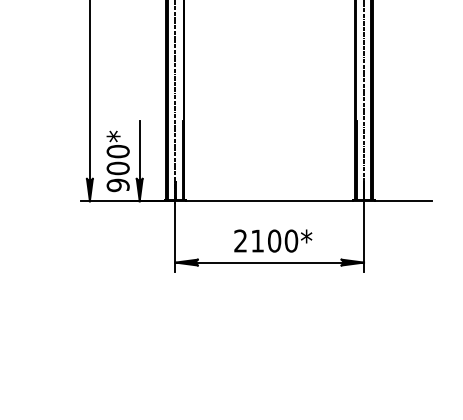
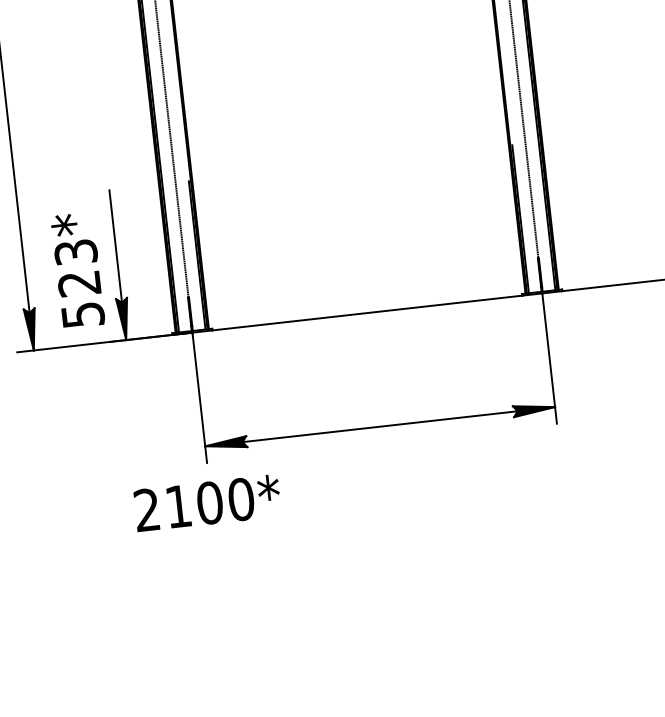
text: (117, 168) -> (78, 283), 900* -> 523*
text: (273, 240) -> (207, 502), moved

